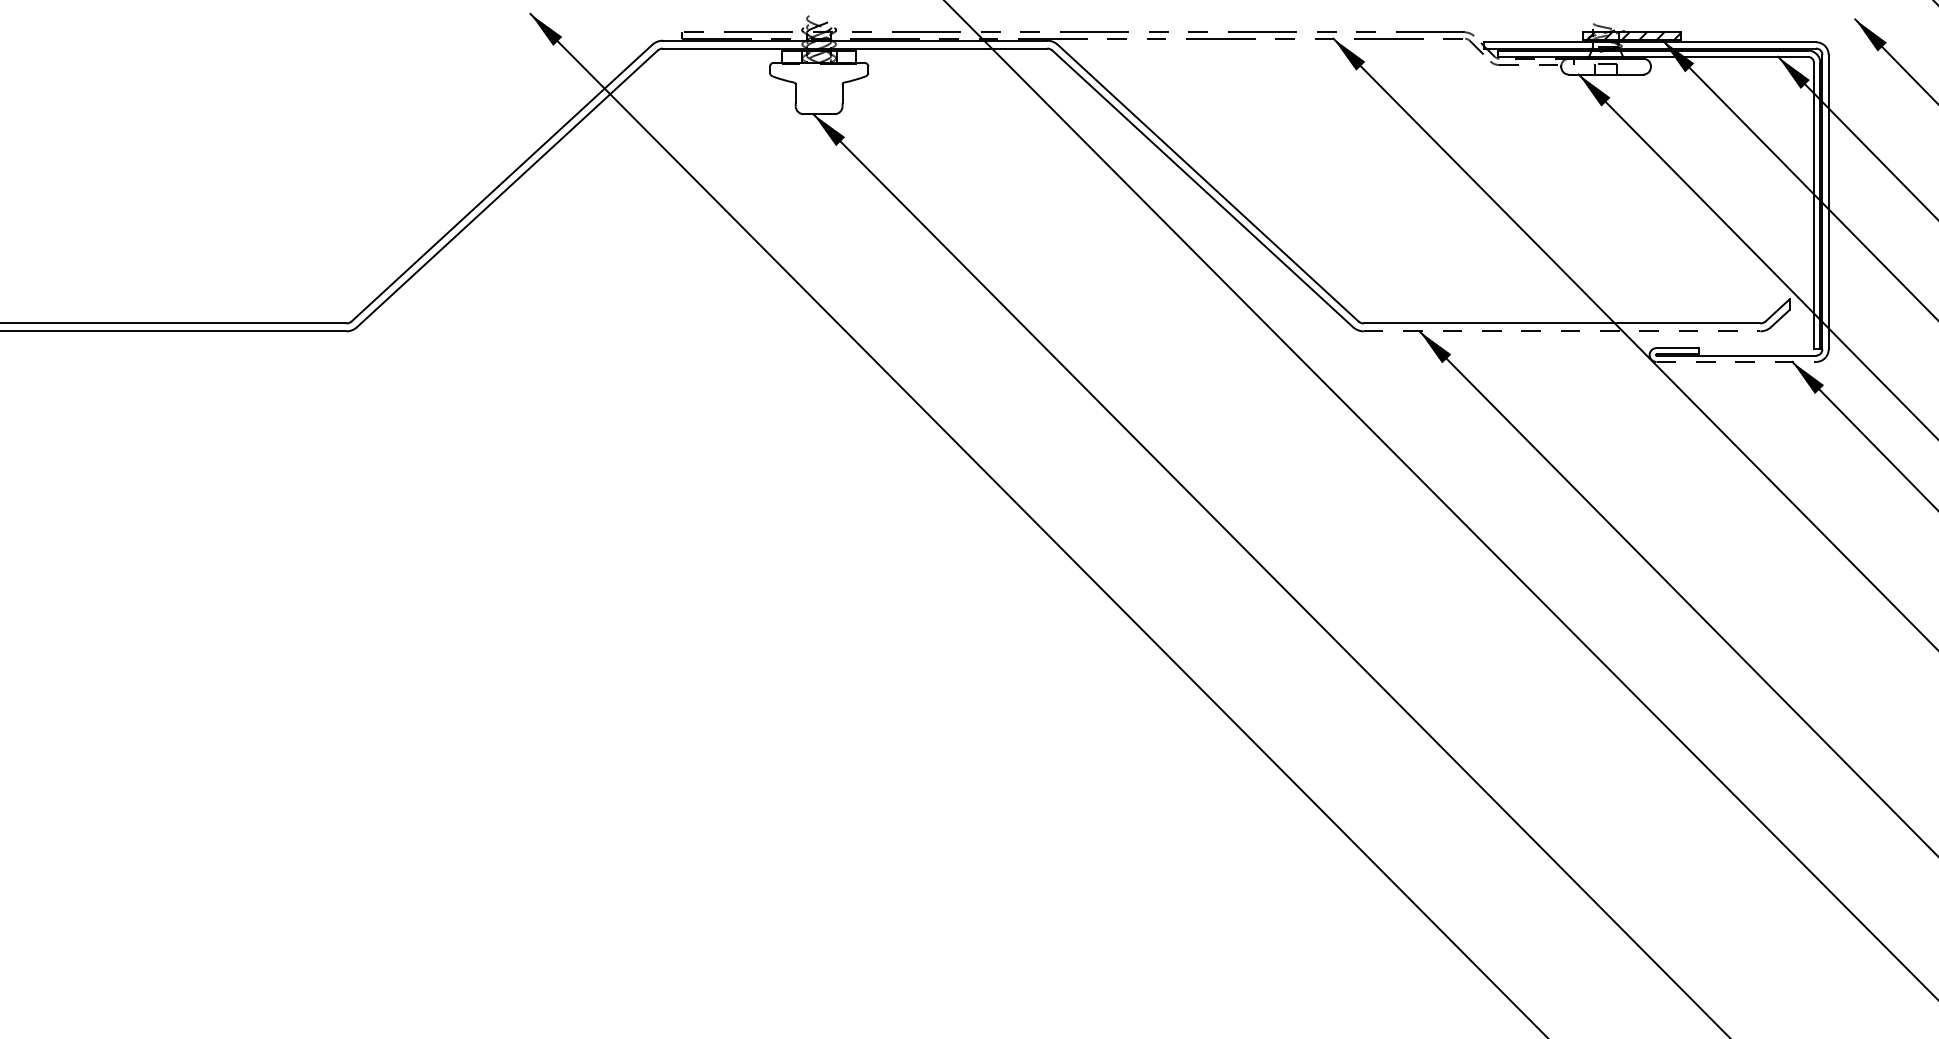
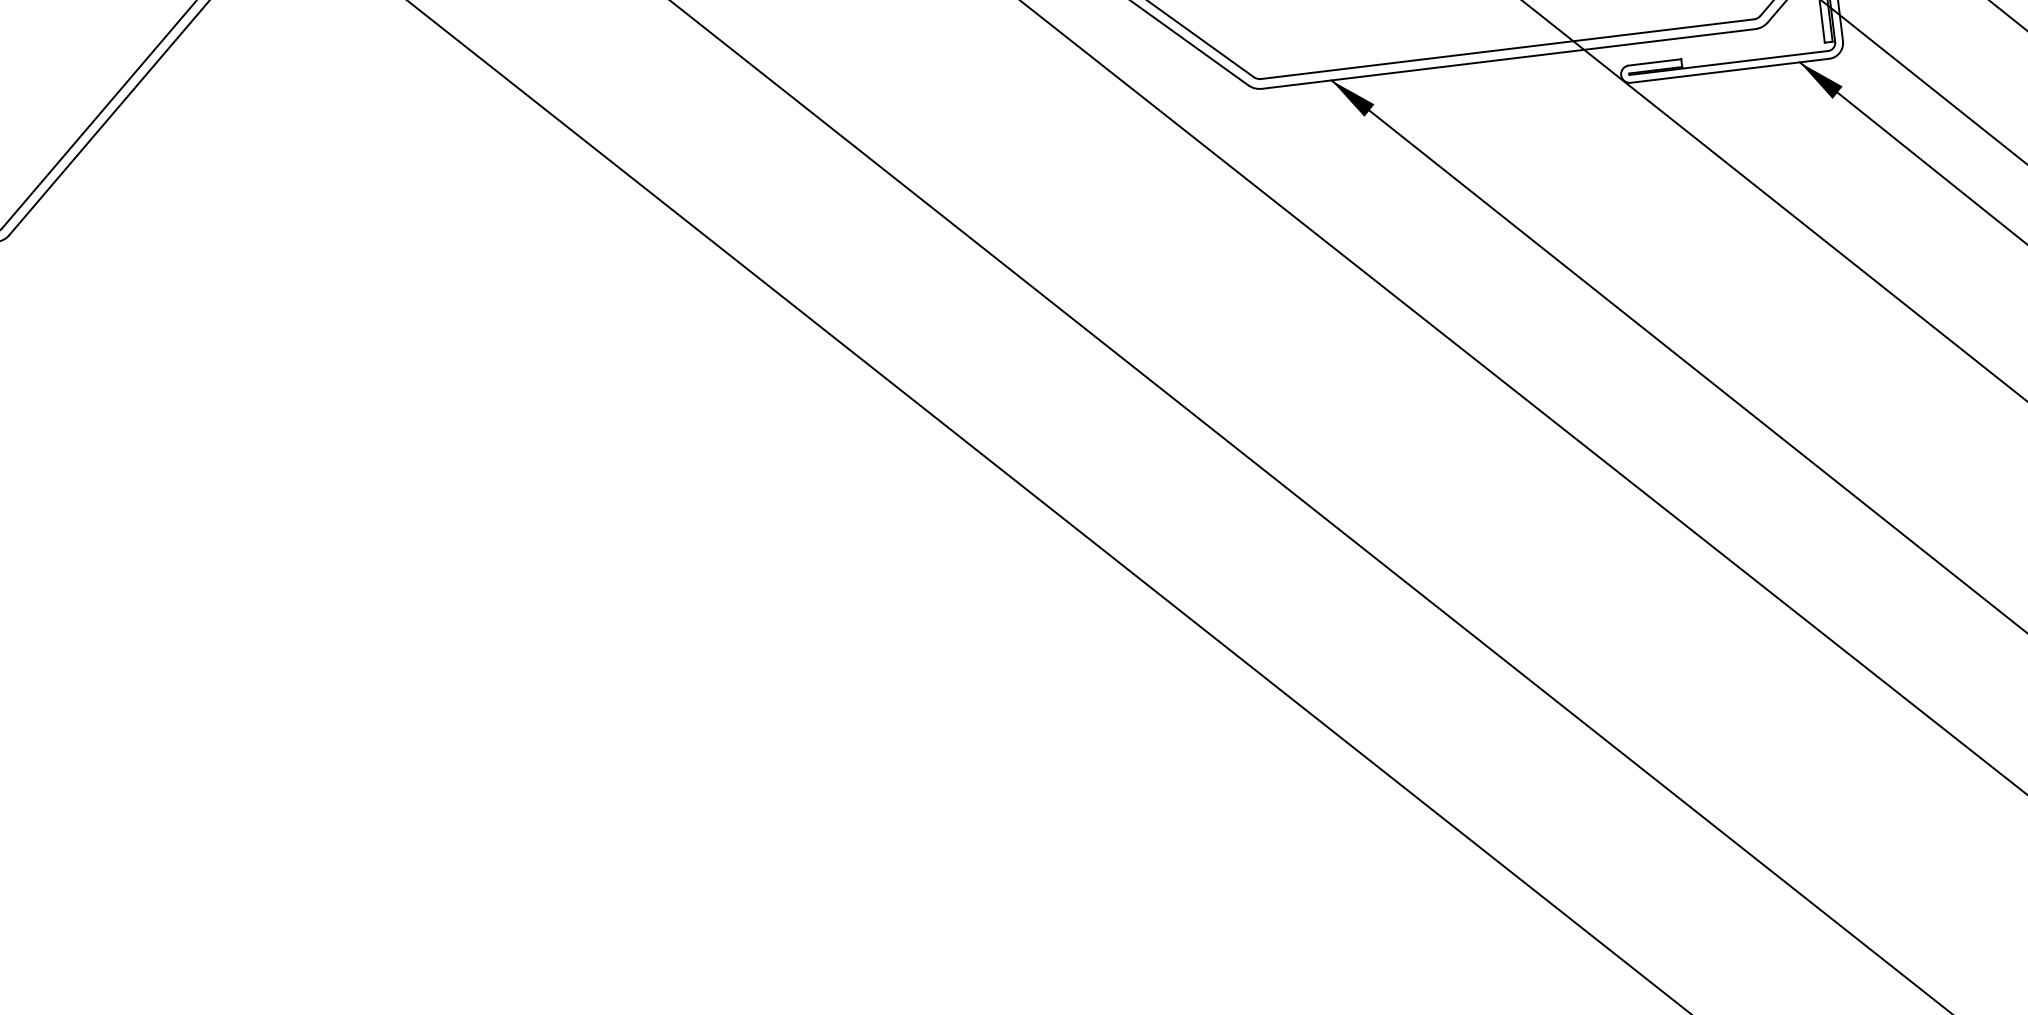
line: (1562, 331) -> (1509, 59), dashed -> solid
line: (1736, 361) -> (1730, 70), dashed -> solid

